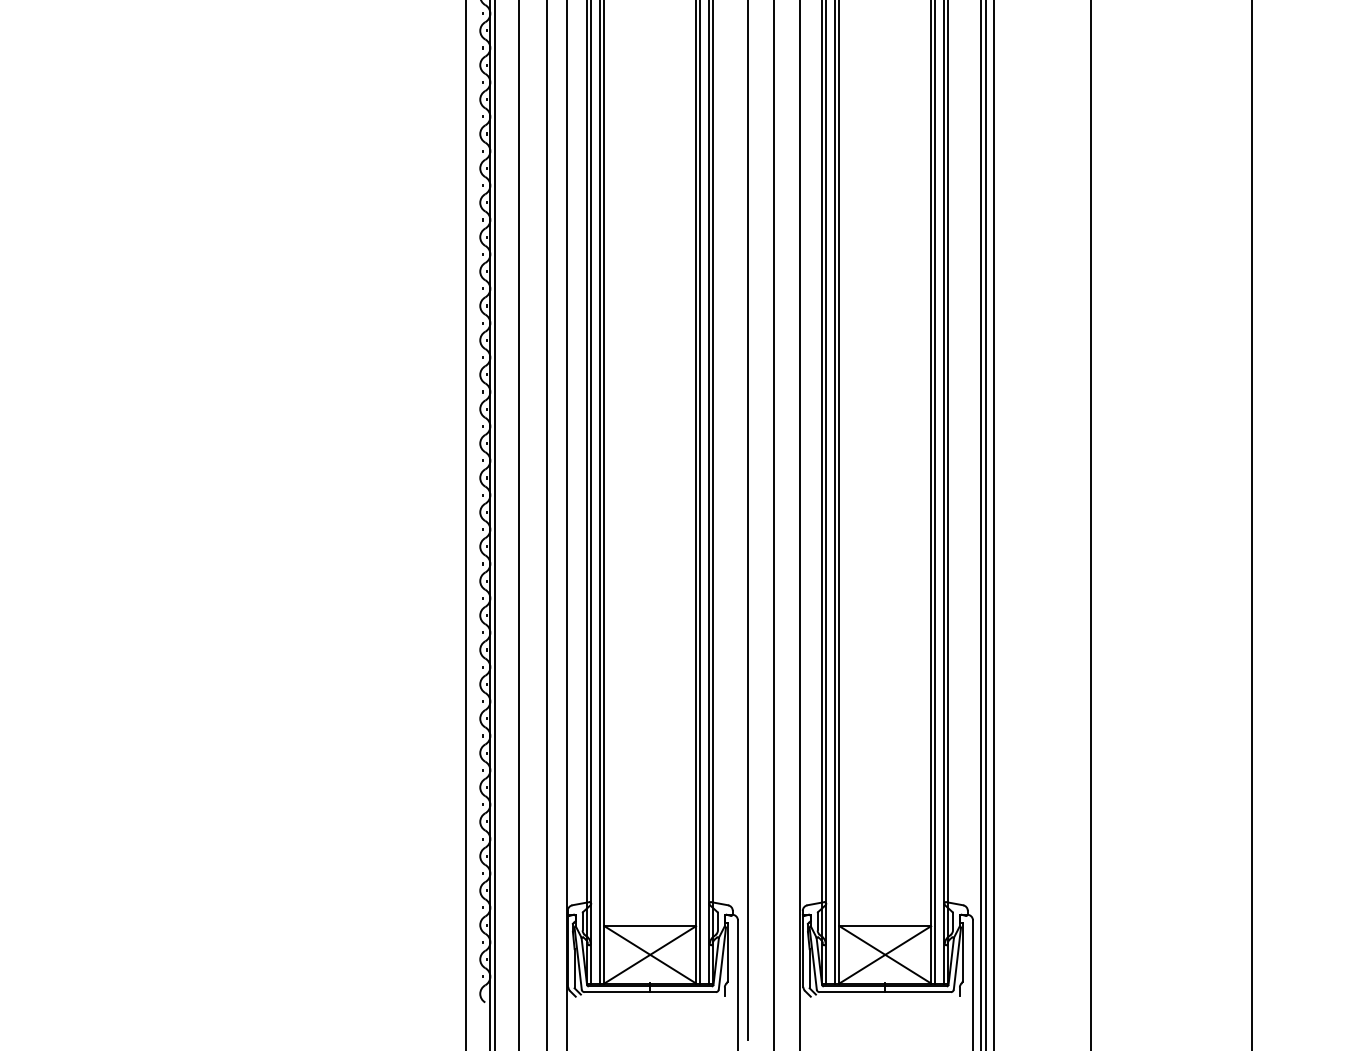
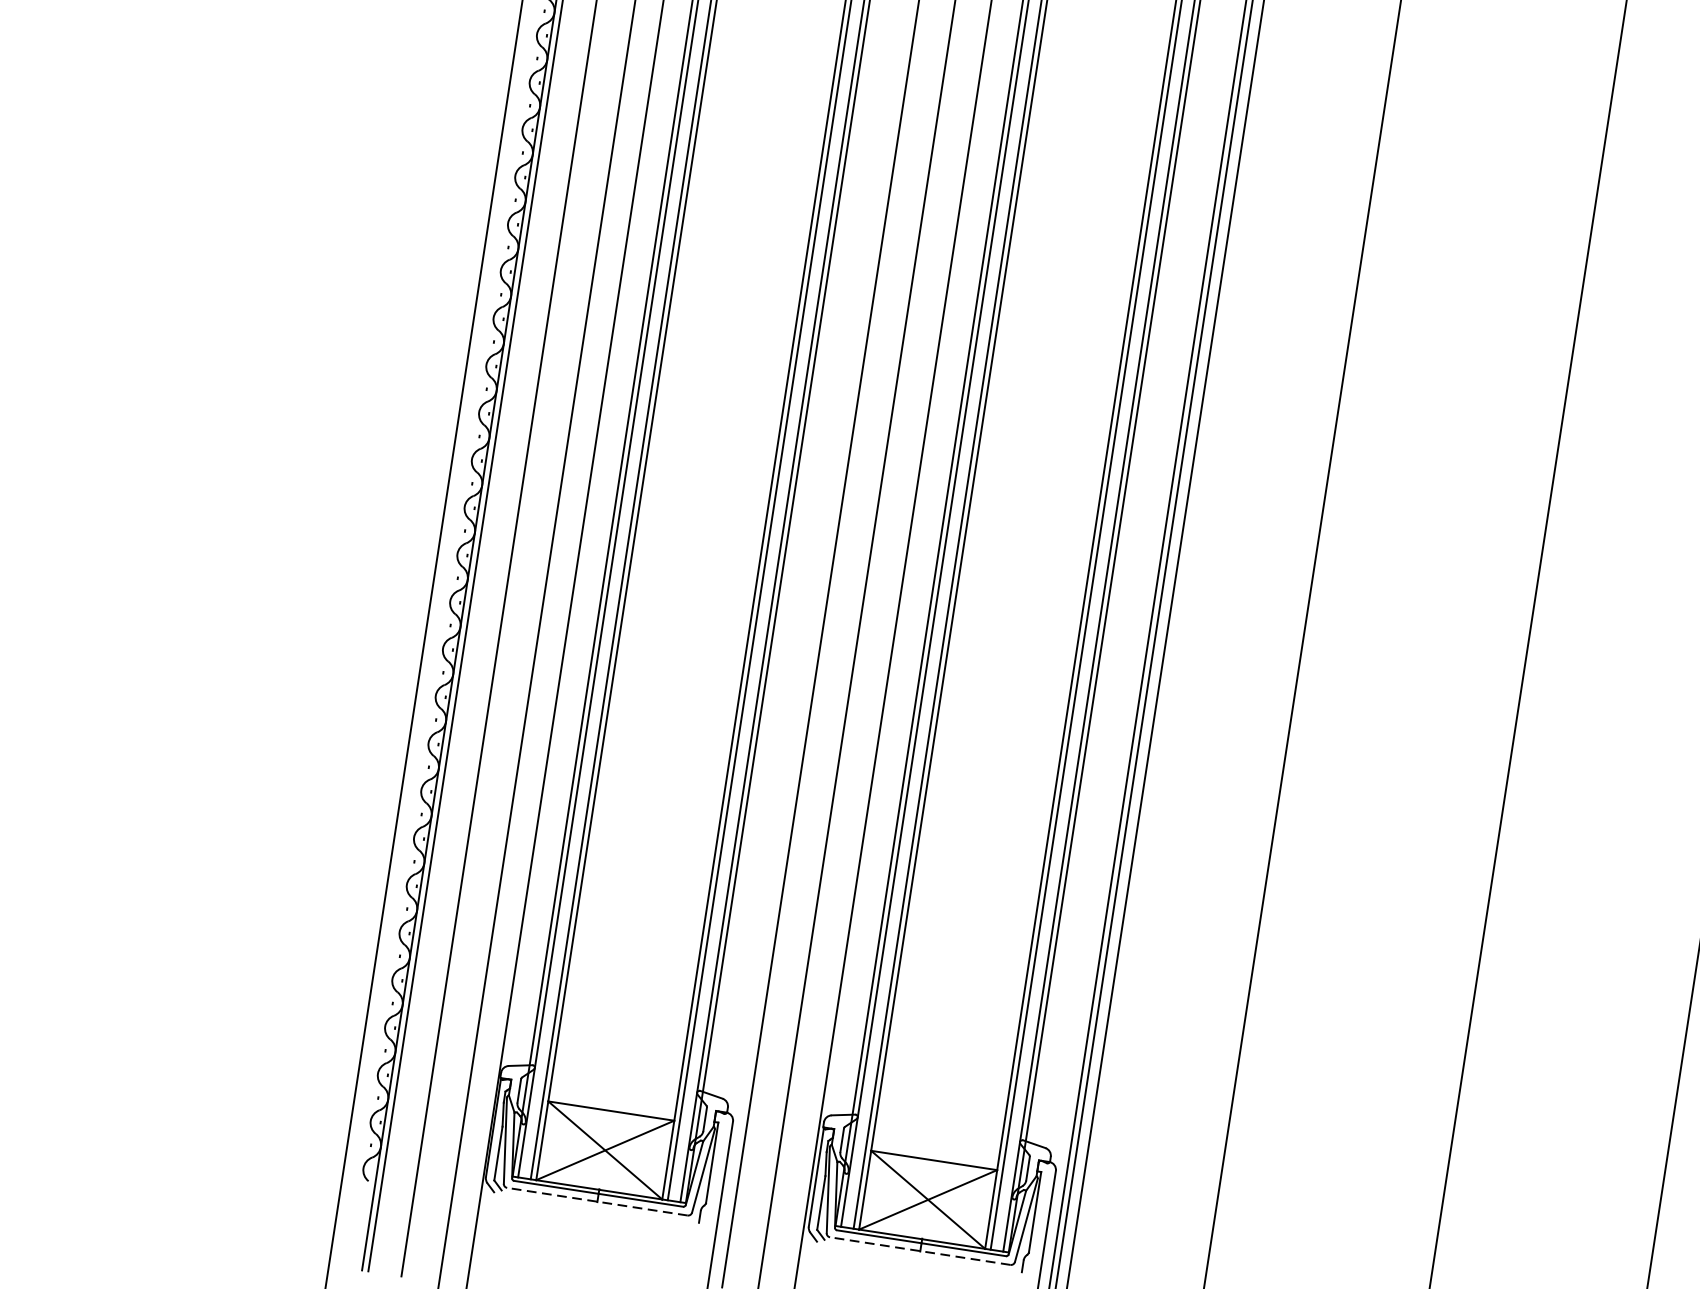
line: (650, 992) -> (597, 1202), solid -> dashed
line: (885, 992) -> (920, 1251), solid -> dashed

